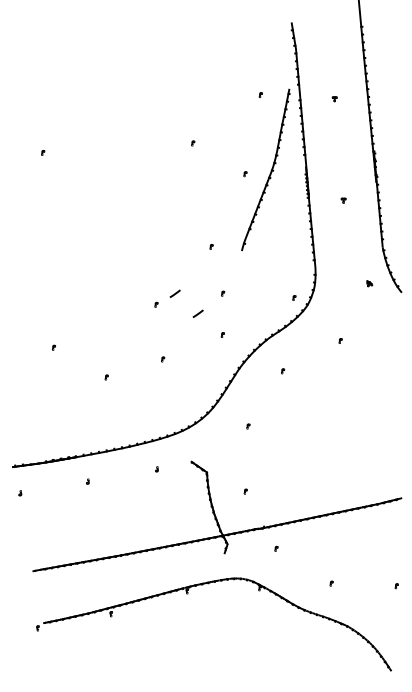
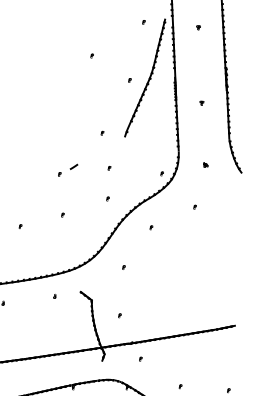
part: (369, 283) -> (205, 164), moved
curve: (197, 313) -> (89, 182), removed

